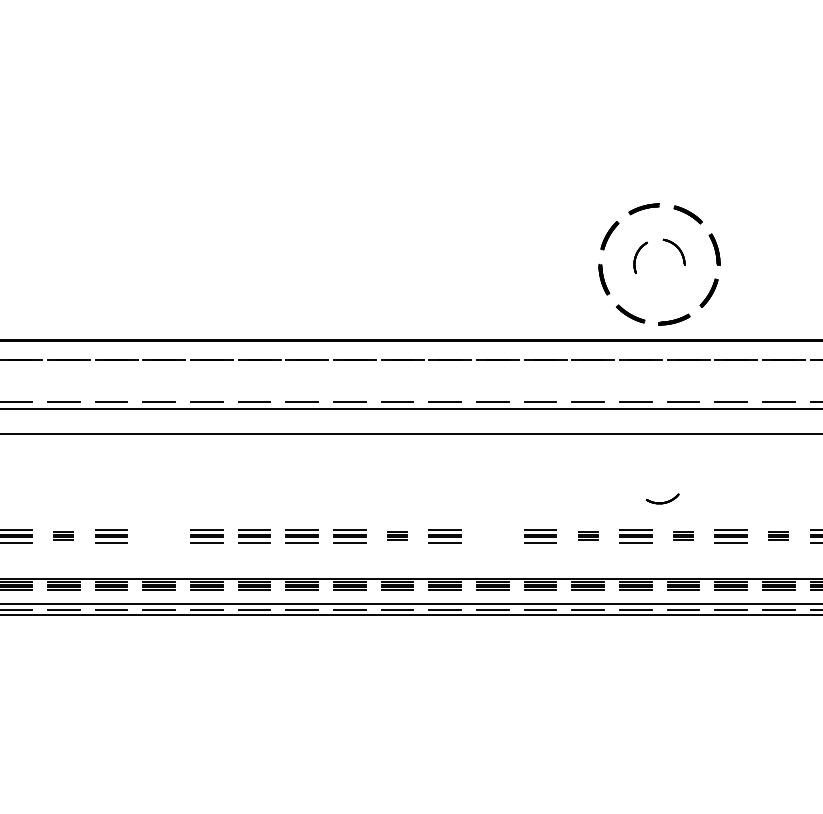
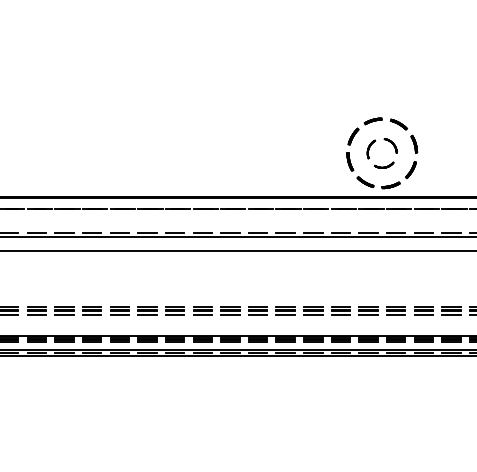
part: (663, 497) -> (384, 164), moved
part: (63, 535) -> (36, 310), size x1.67
part: (157, 535) -> (91, 310), added
part: (397, 535) -> (230, 310), size x1.67
part: (492, 535) -> (285, 310), added
part: (587, 535) -> (340, 310), size x1.67
part: (682, 535) -> (395, 310), size x1.67
part: (778, 535) -> (451, 310), size x1.67

